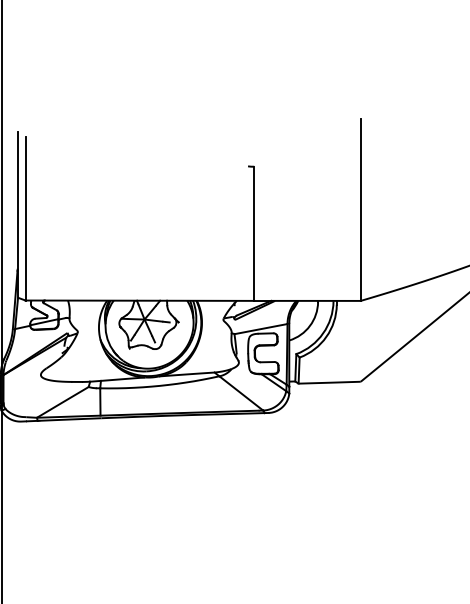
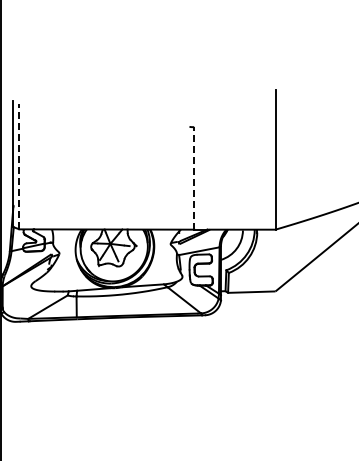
line: (25, 218) -> (19, 166), solid -> dashed
line: (254, 232) -> (194, 177), solid -> dashed

